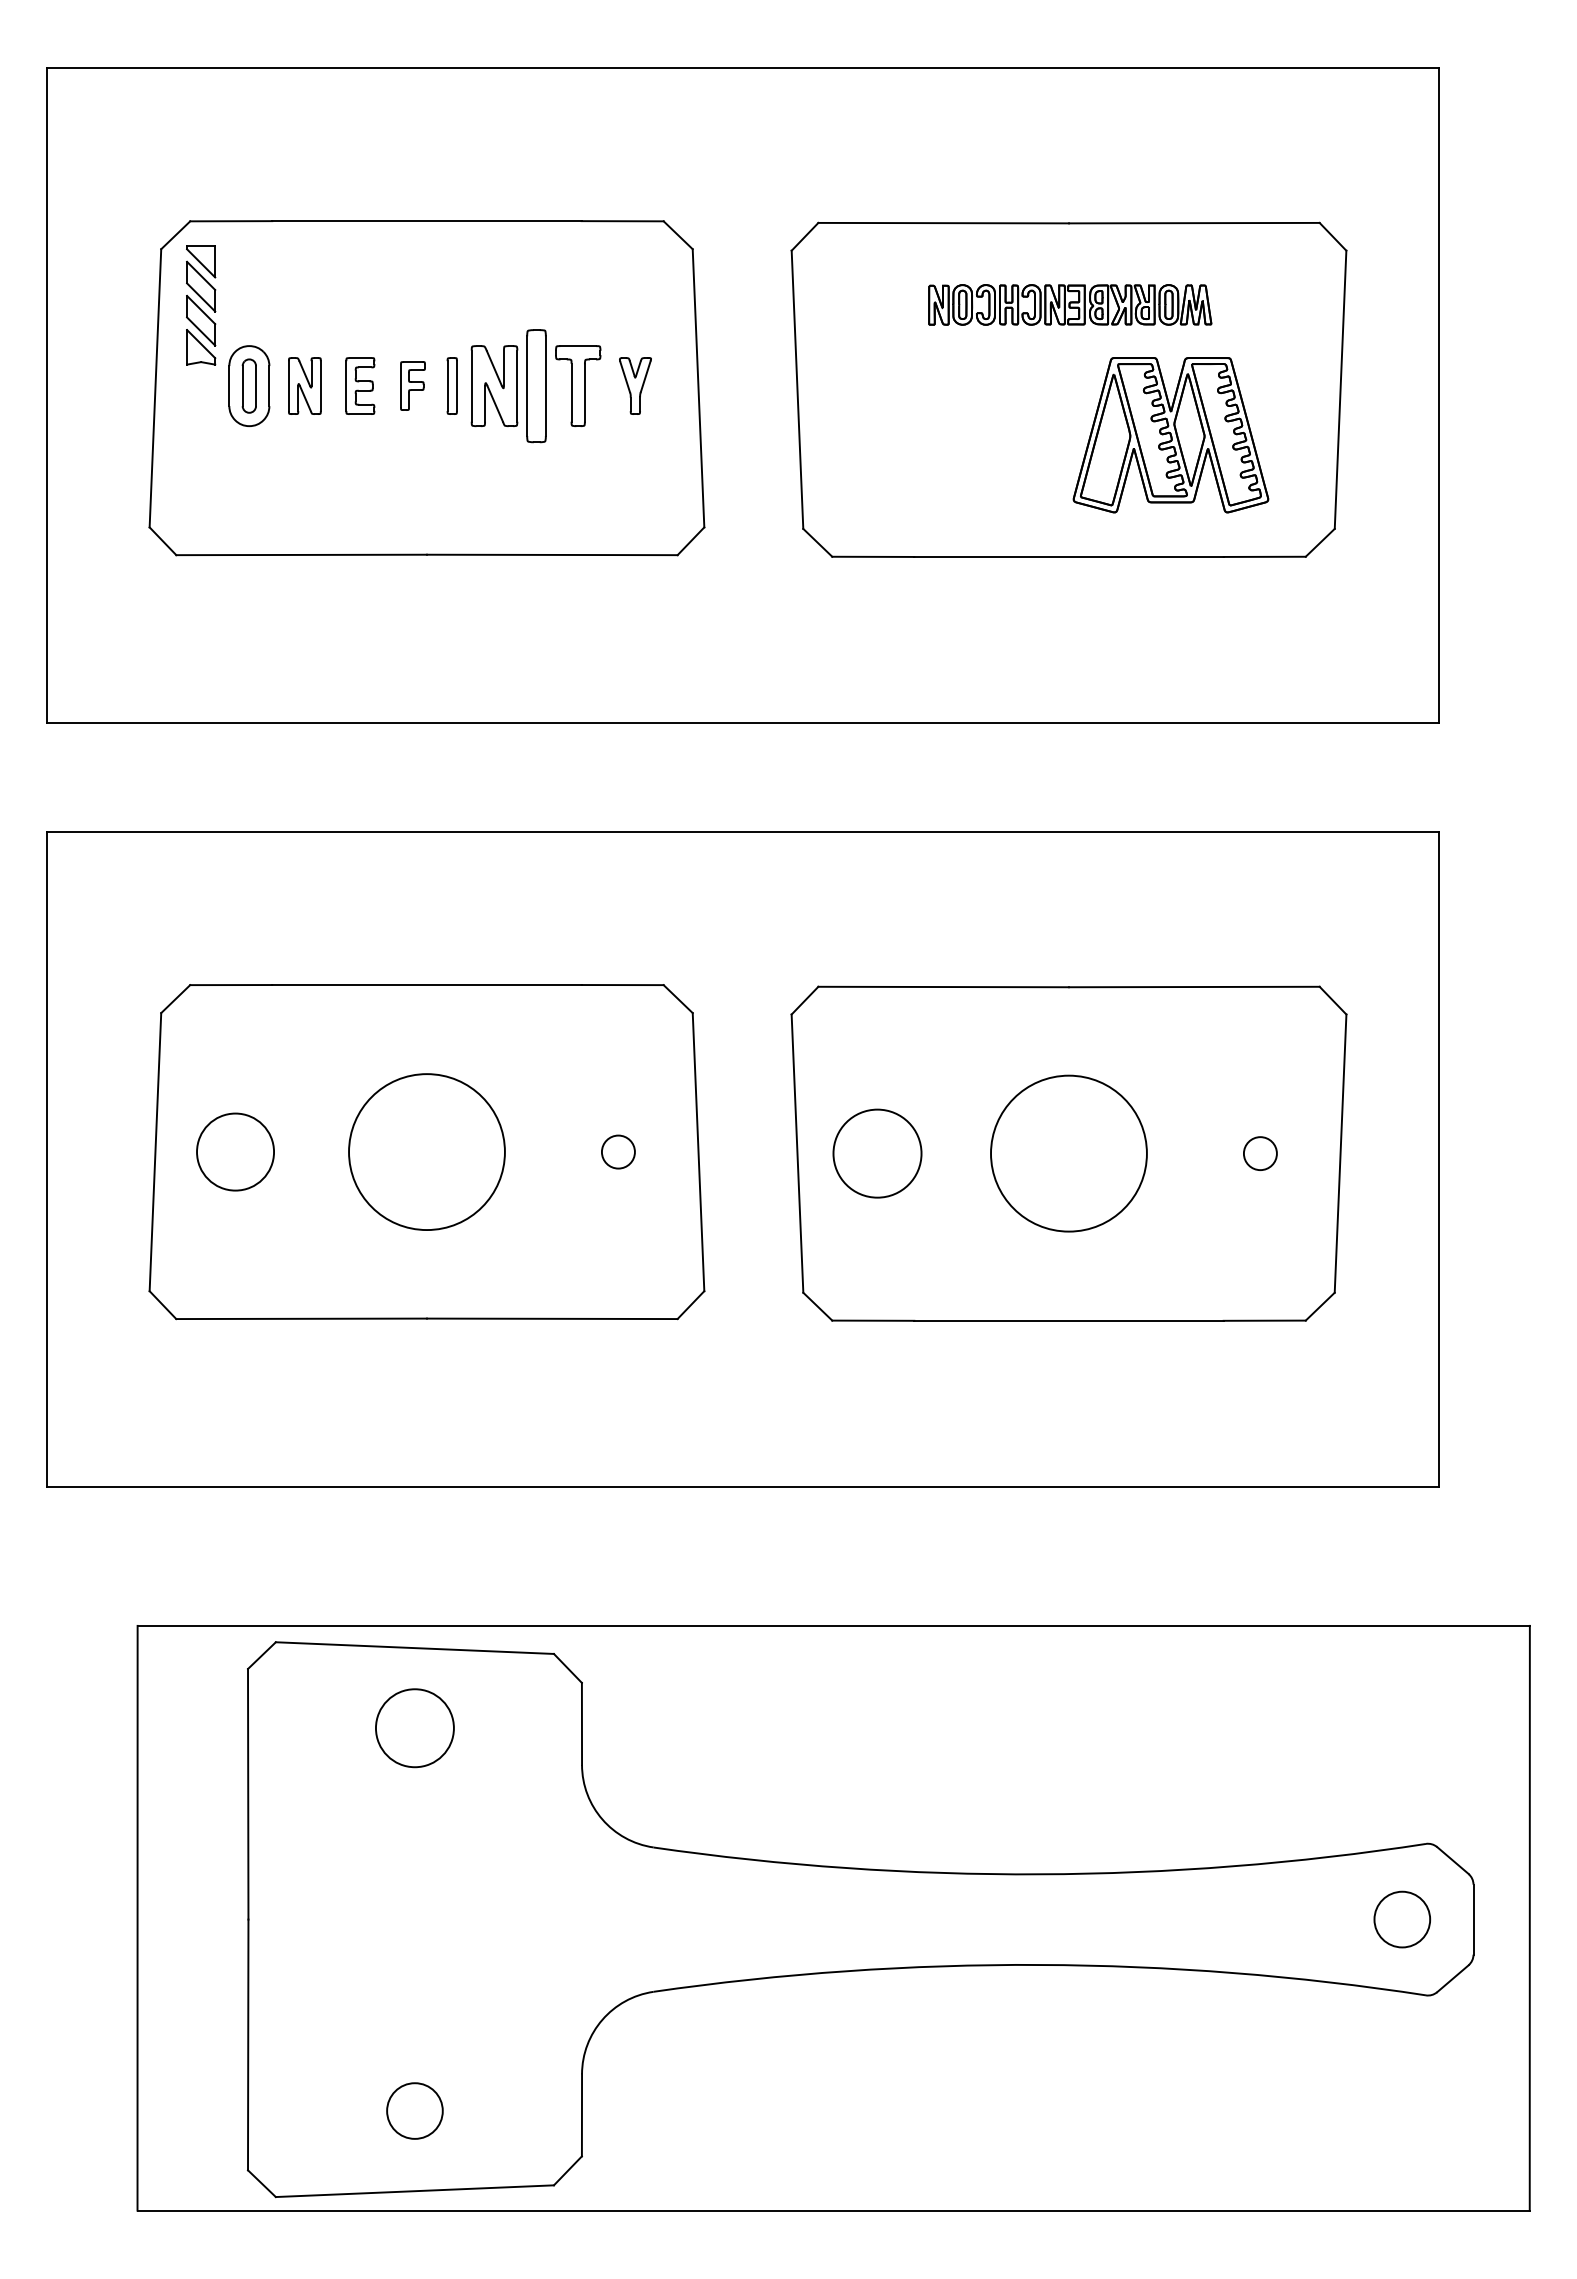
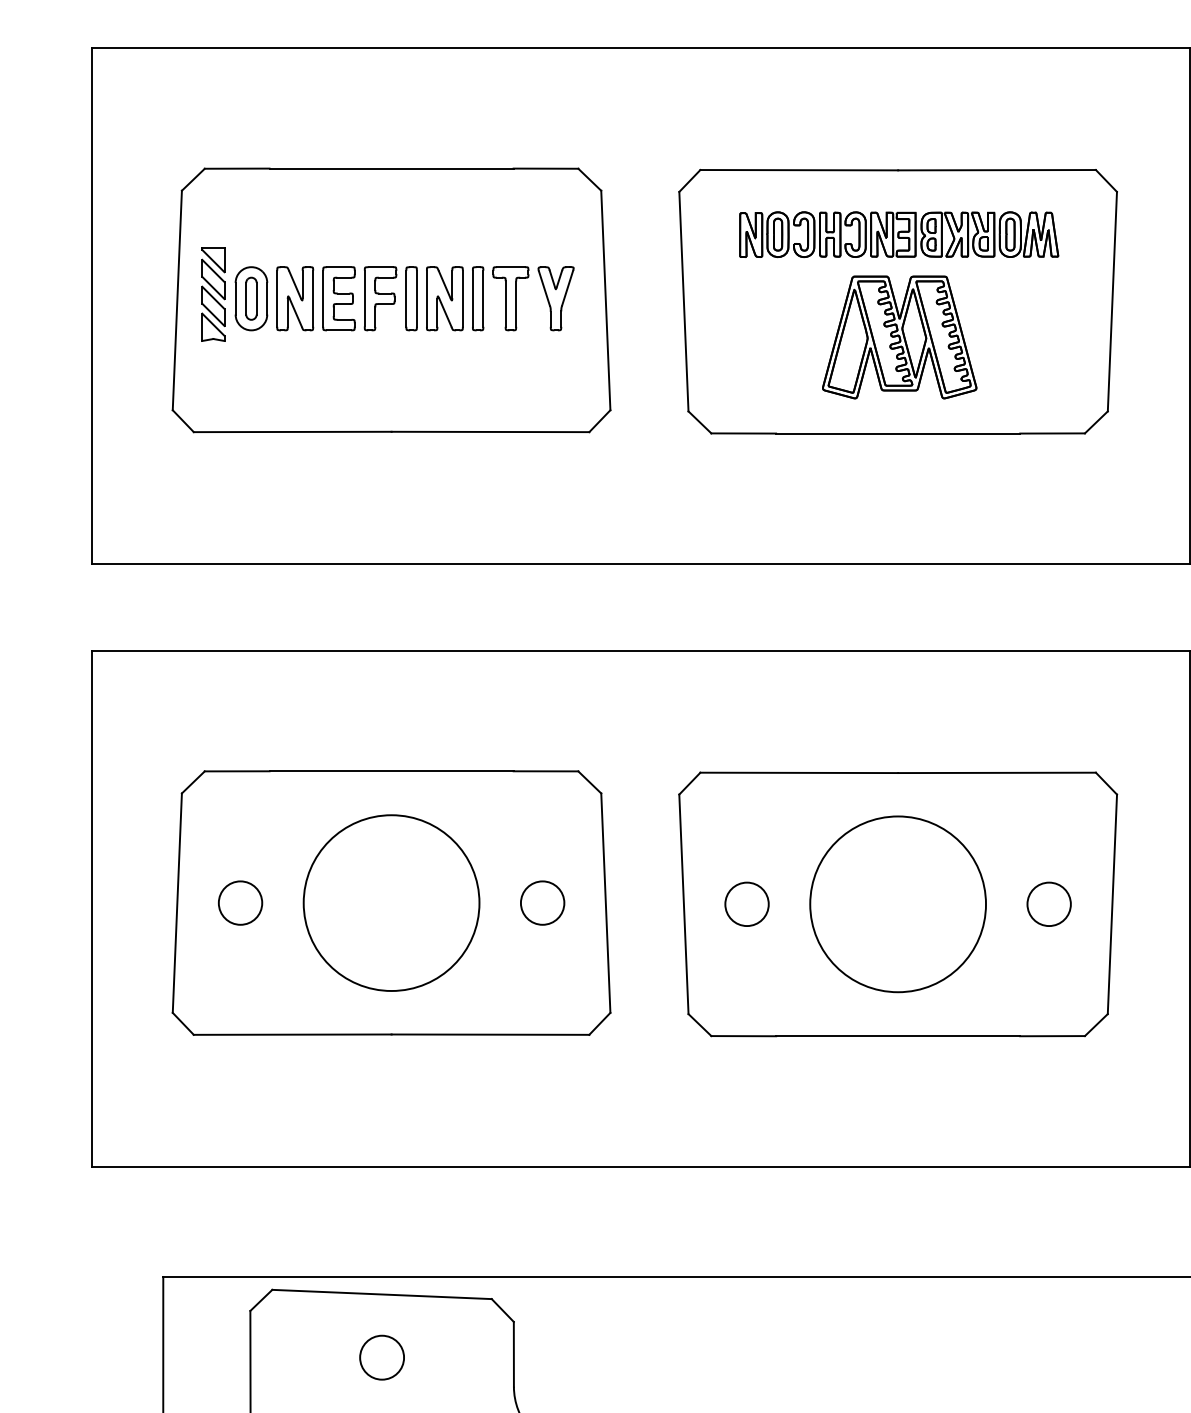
part: (1069, 304) -> (898, 234), size x1.43
part: (201, 305) -> (213, 294), moved
part: (304, 385) -> (294, 298), size x1.43
part: (360, 385) -> (339, 298), size x1.43
part: (412, 385) -> (380, 298), size x1.67
part: (451, 385) -> (410, 298), size x1.43
part: (536, 385) -> (478, 298), size x0.71
part: (635, 385) -> (556, 298), size x1.43
part: (1170, 435) -> (899, 337), moved
circle: (235, 1151) -> (240, 902), size x0.71
circle: (426, 1151) -> (391, 902), size x1.43
circle: (617, 1151) -> (541, 902), size x1.67
circle: (877, 1153) -> (747, 904), size x0.62
circle: (1068, 1153) -> (897, 904), size x1.43
circle: (1259, 1153) -> (1048, 904), size x1.67
circle: (414, 1728) -> (381, 1357), size x0.71

